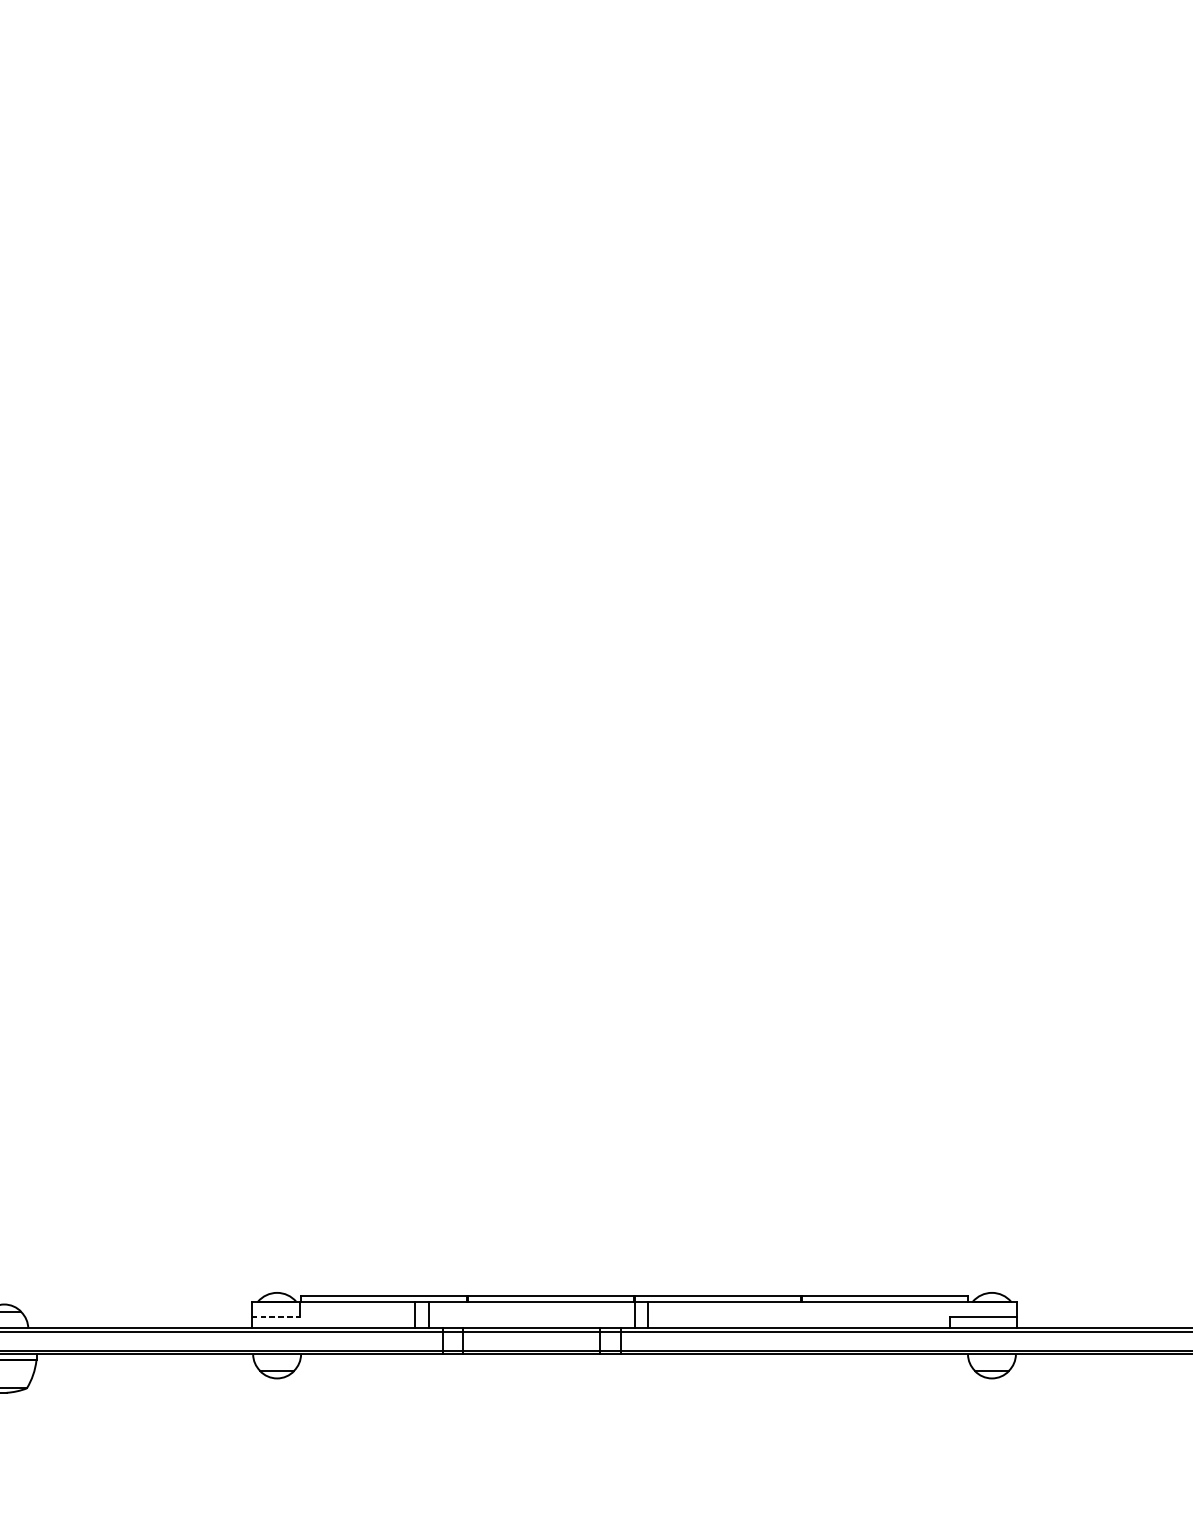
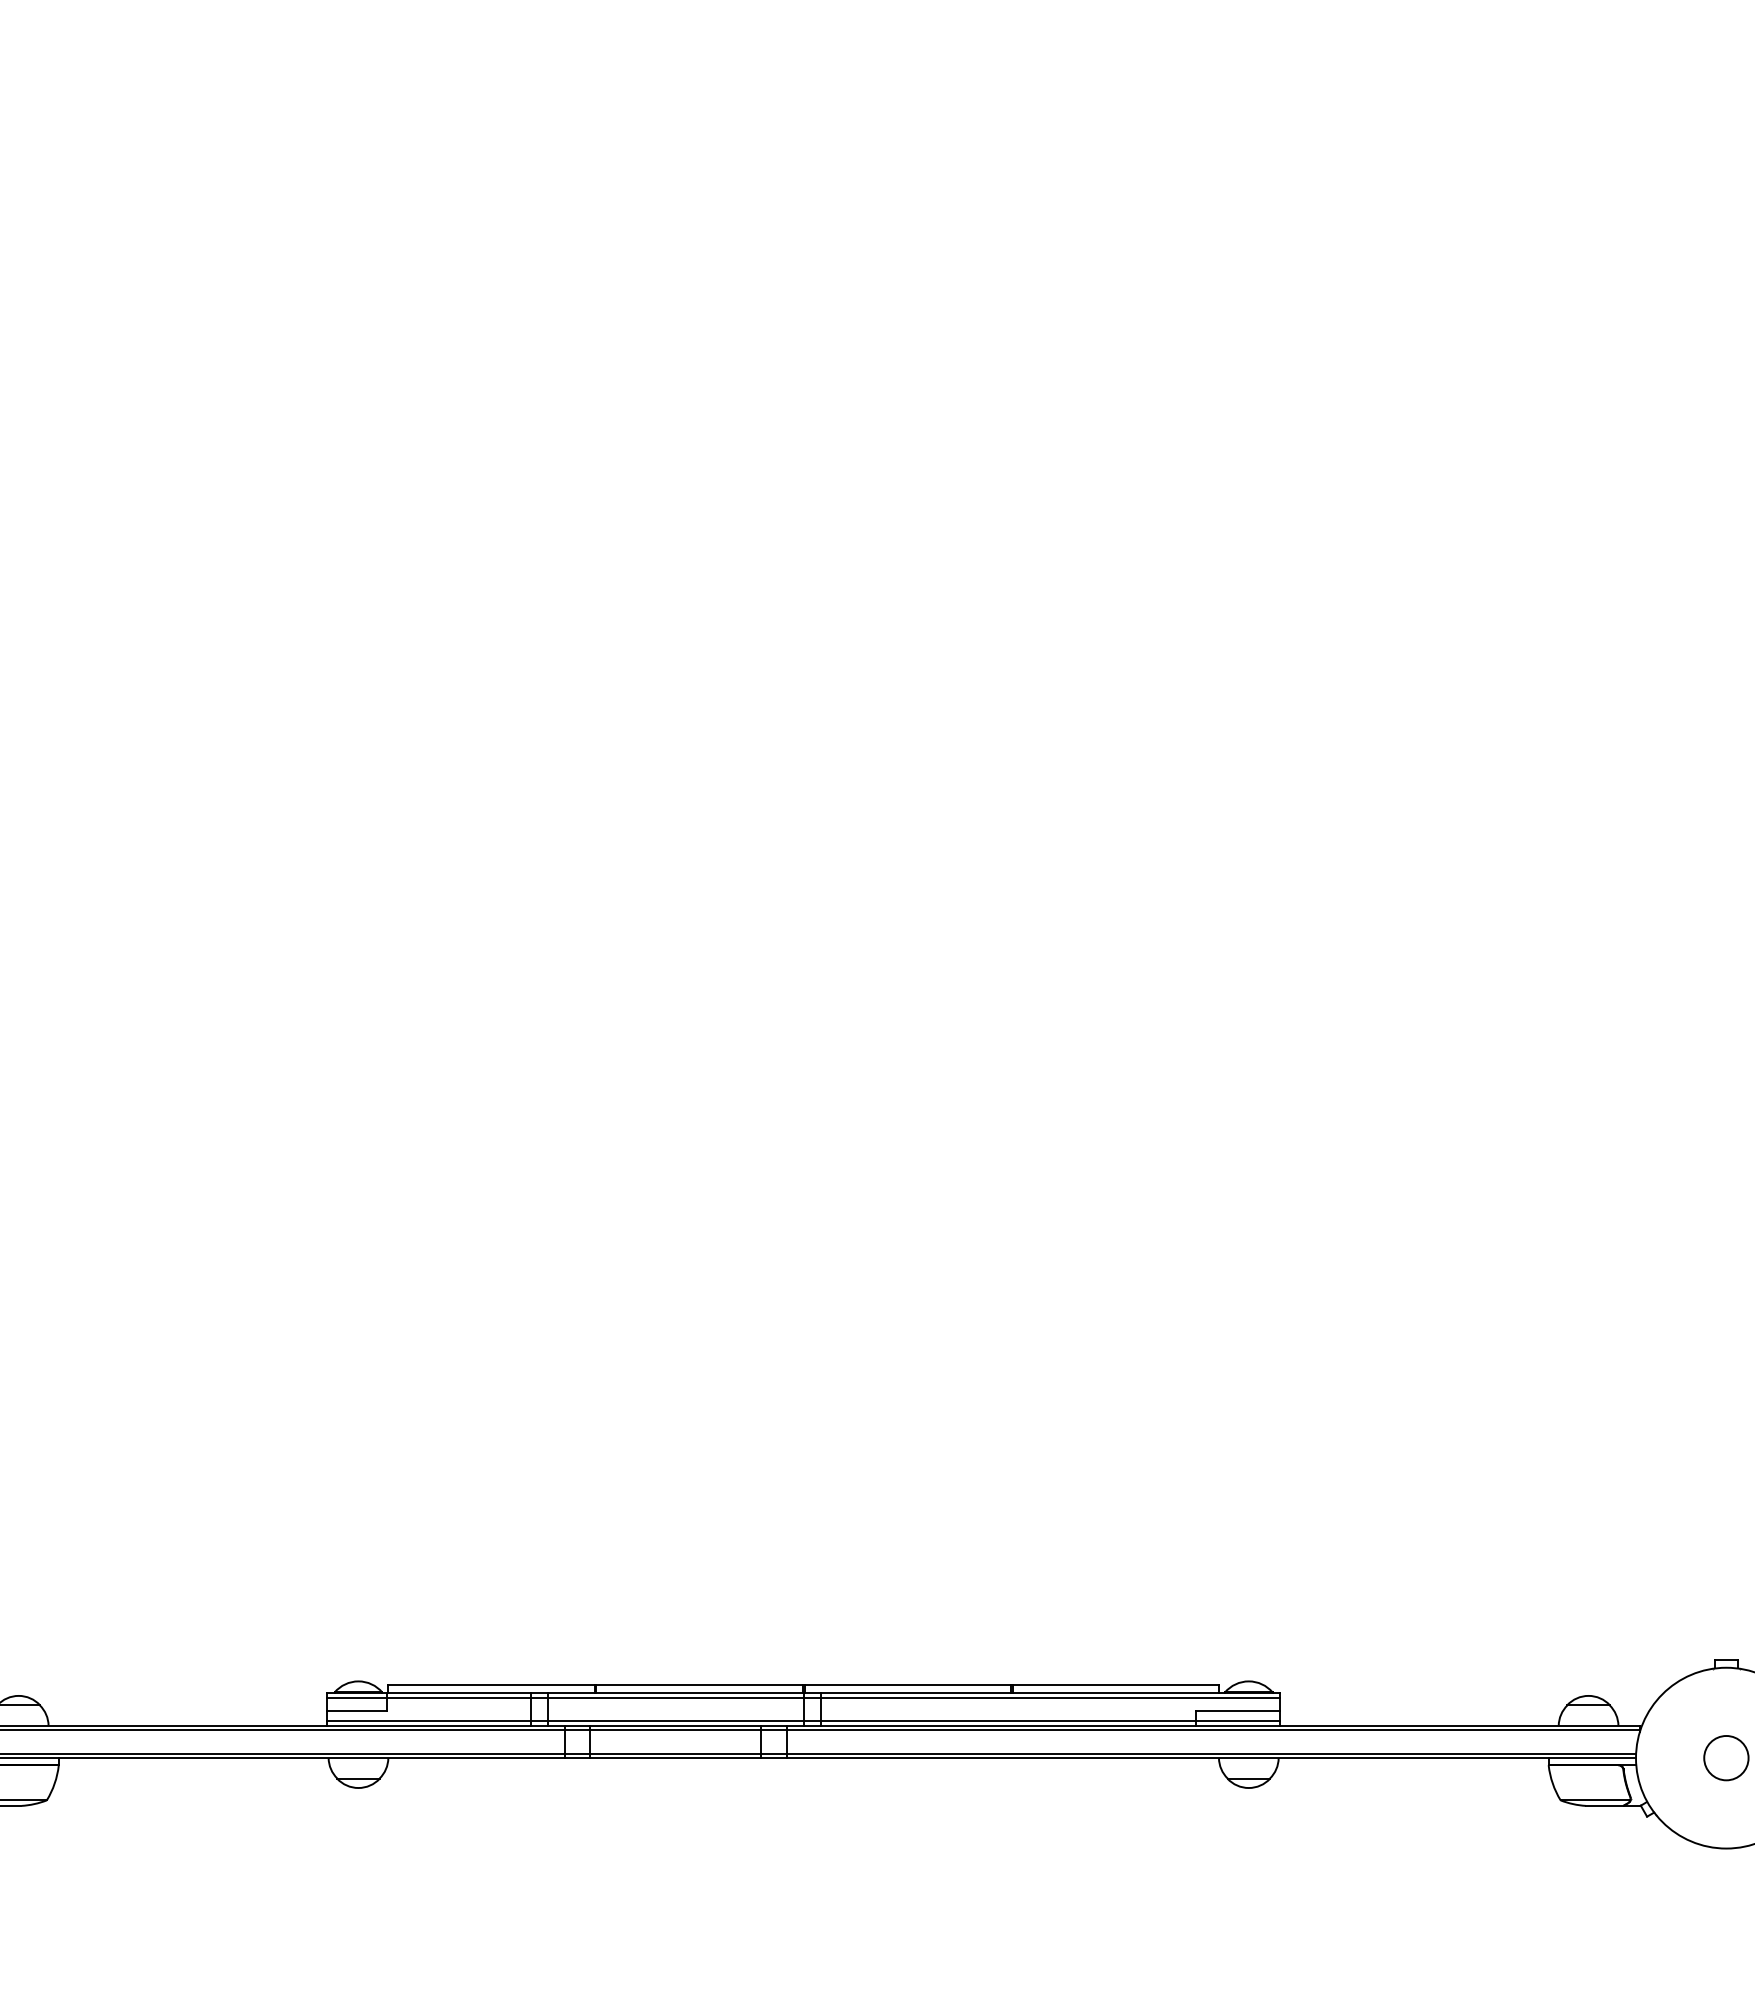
line: (634, 1305) -> (803, 1697), added
line: (275, 1317) -> (356, 1711), dashed -> solid
line: (634, 1325) -> (803, 1721), added

